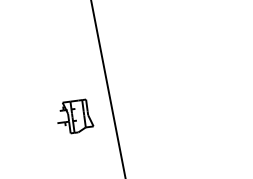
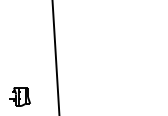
part: (73, 116) -> (19, 96), moved

